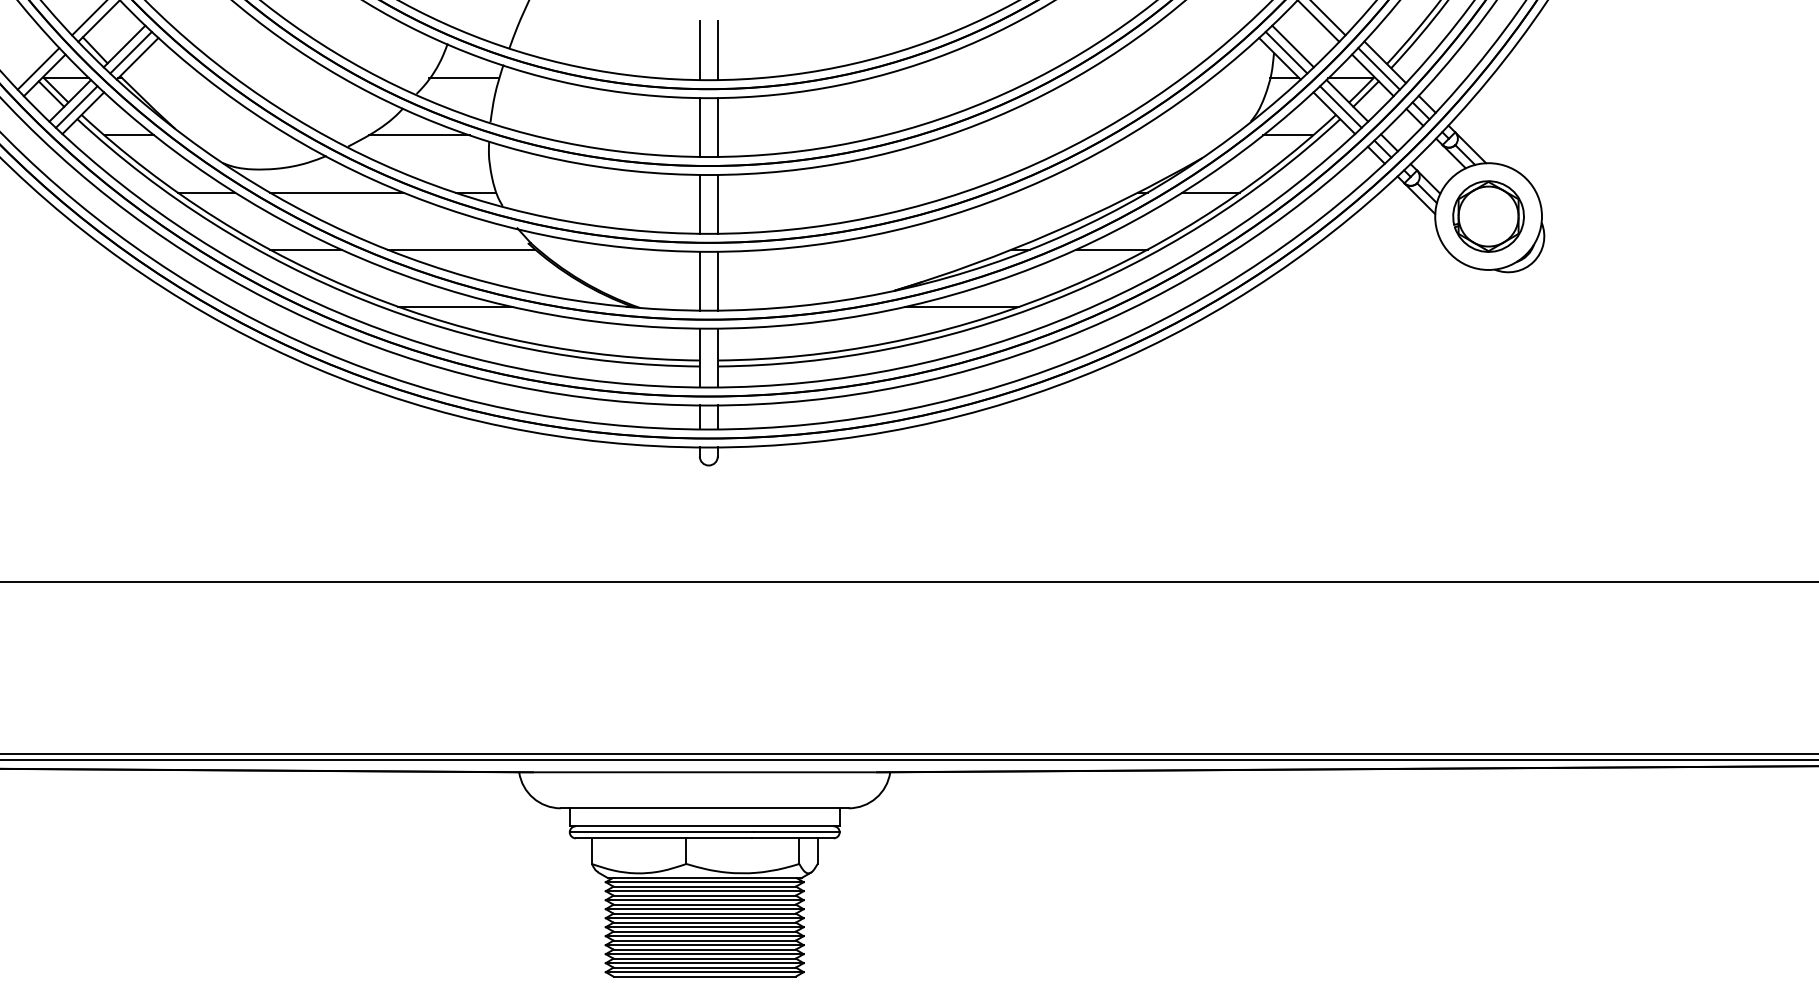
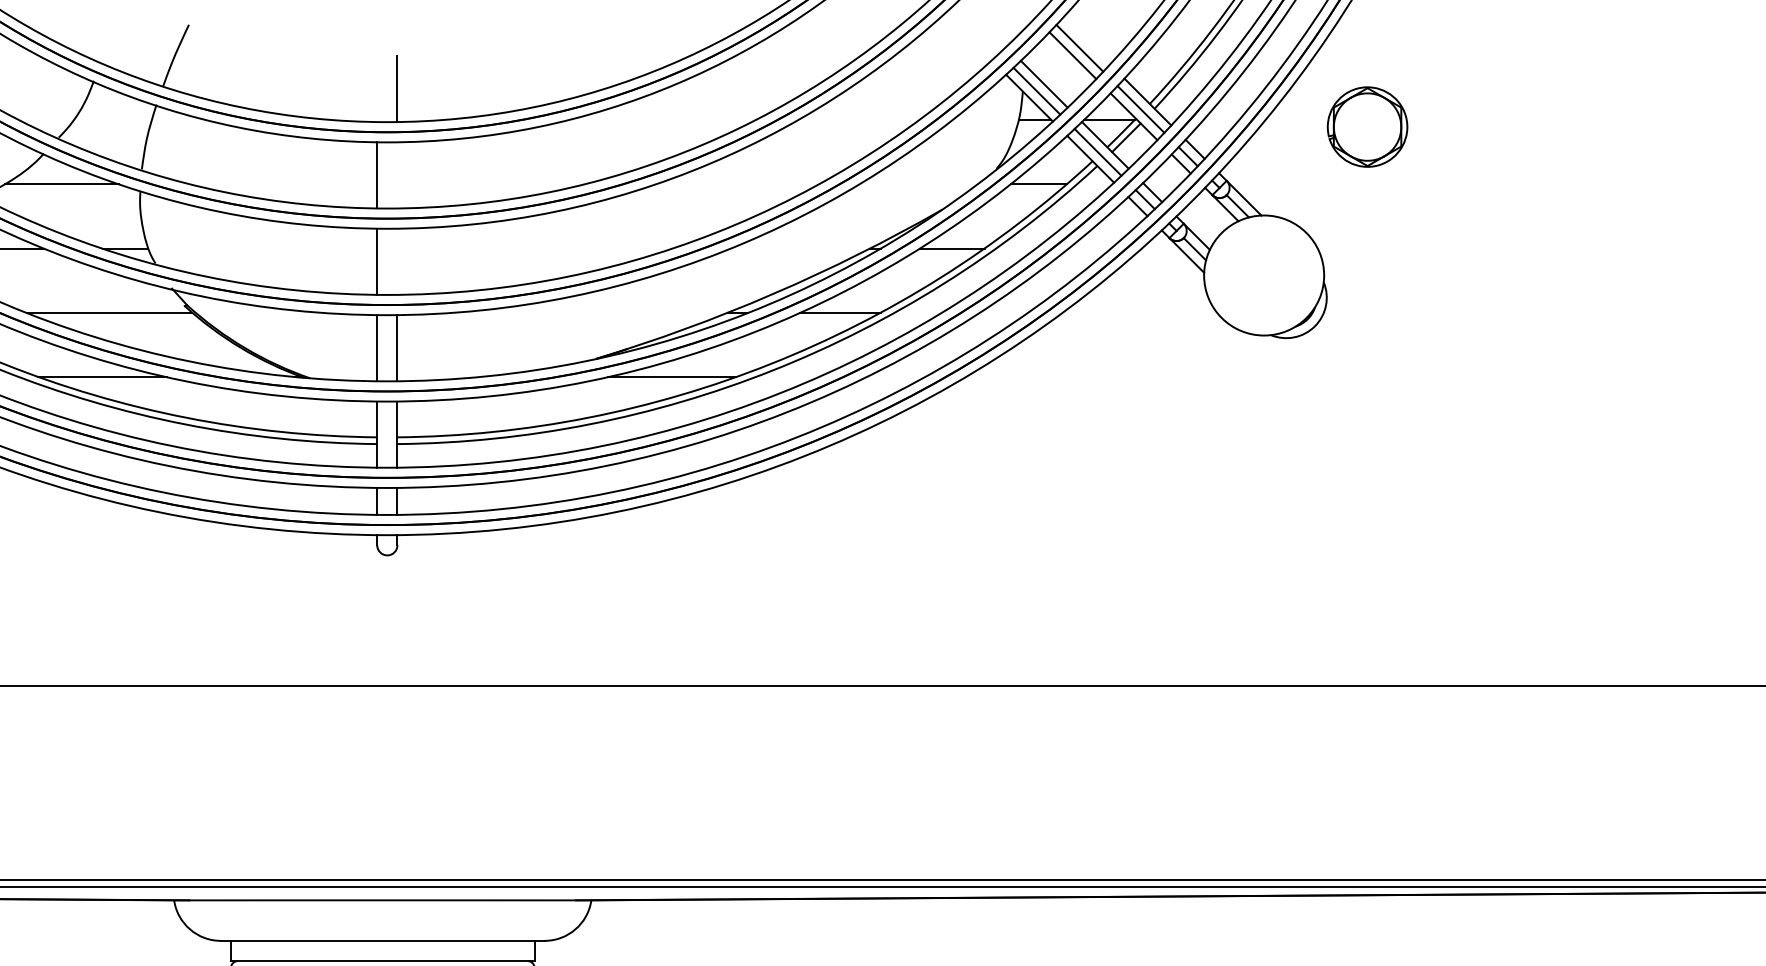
line: (699, 50) -> (376, 88), removed
line: (462, 78) -> (110, 120), removed
line: (717, 127) -> (397, 175), removed
line: (717, 203) -> (397, 260), removed
part: (1488, 216) -> (1367, 127), moved

